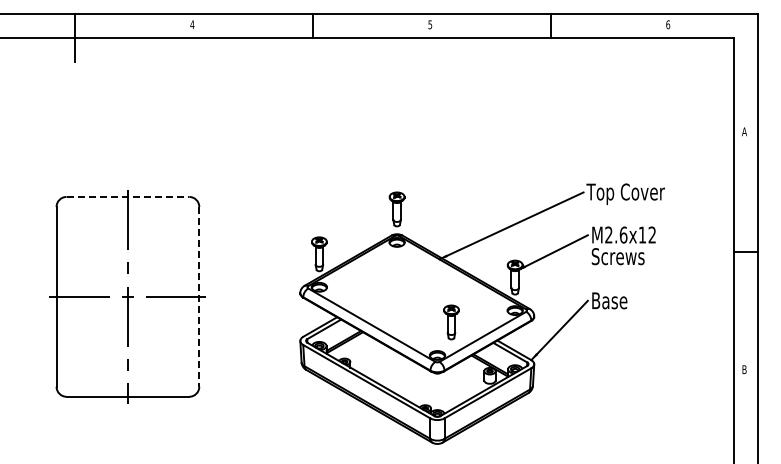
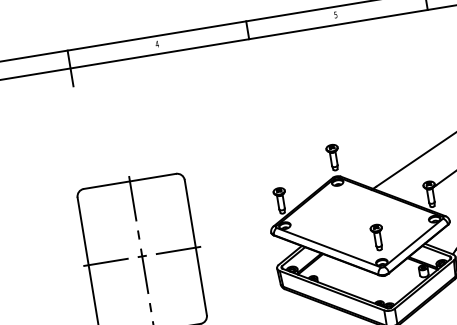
line: (128, 196) -> (130, 180), dashed -> solid
line: (199, 296) -> (195, 247), dashed -> solid
part: (451, 322) -> (377, 237), moved

